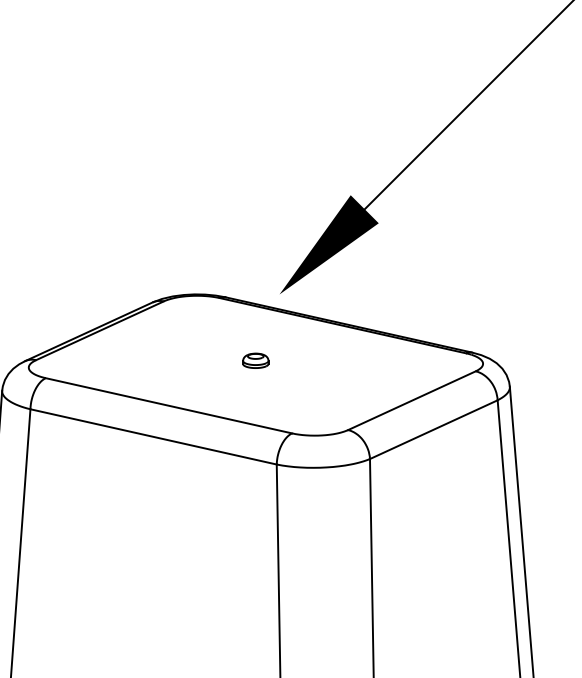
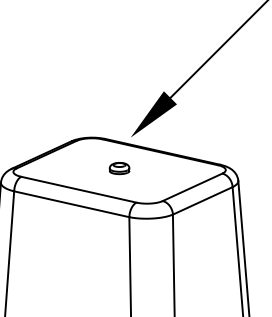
part: (255, 360) -> (119, 168), size x1.67

